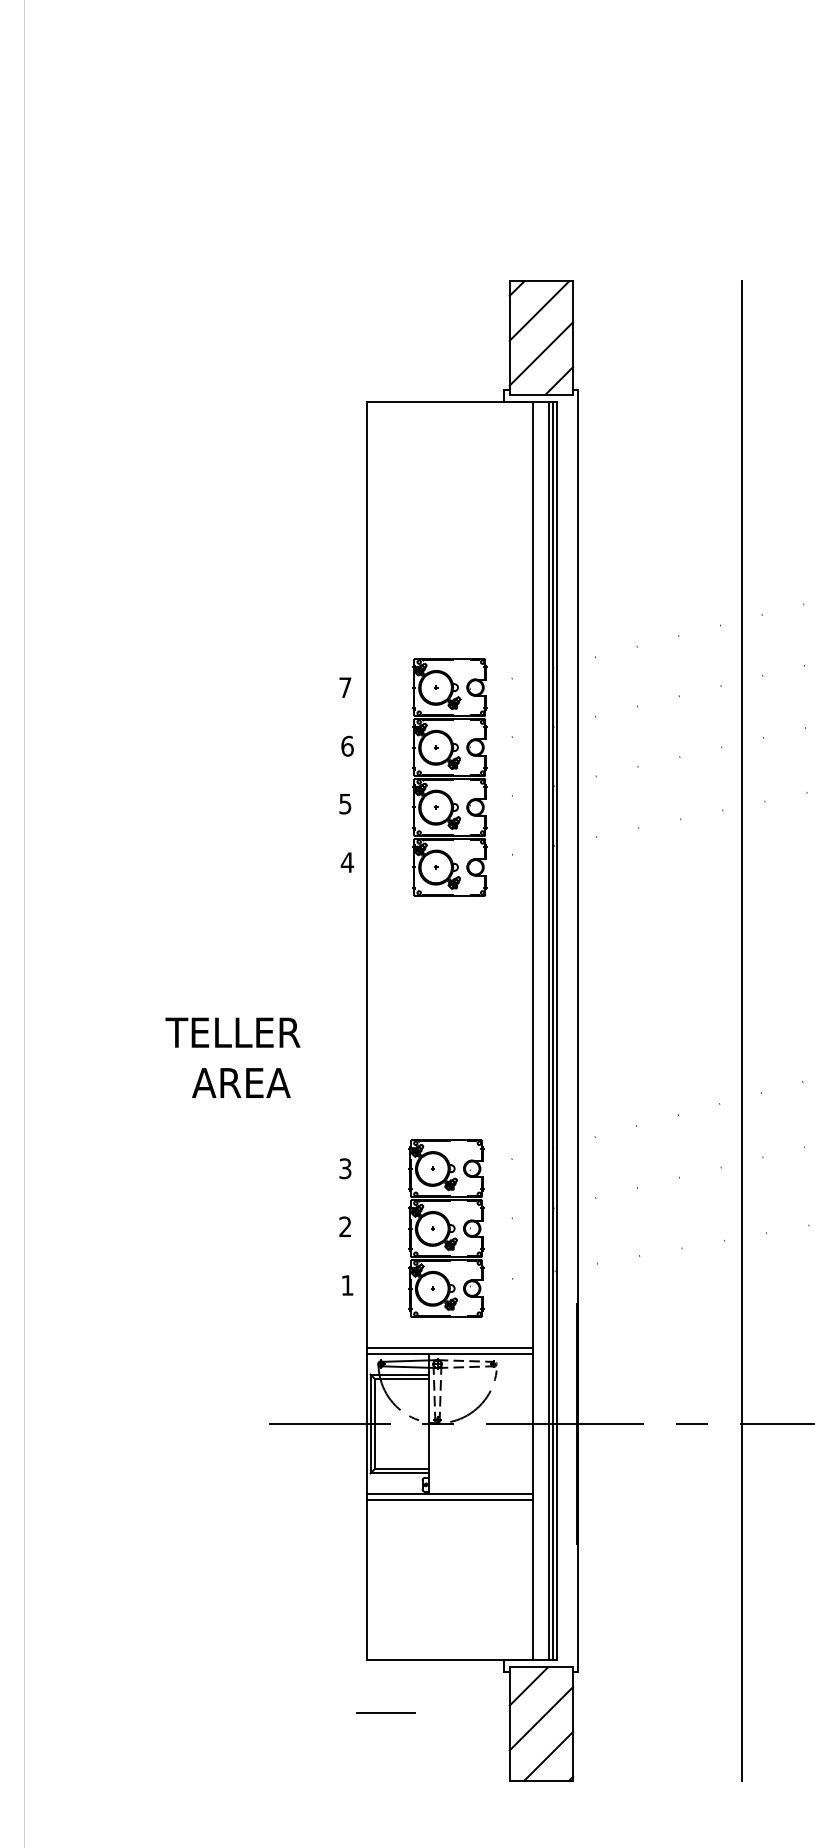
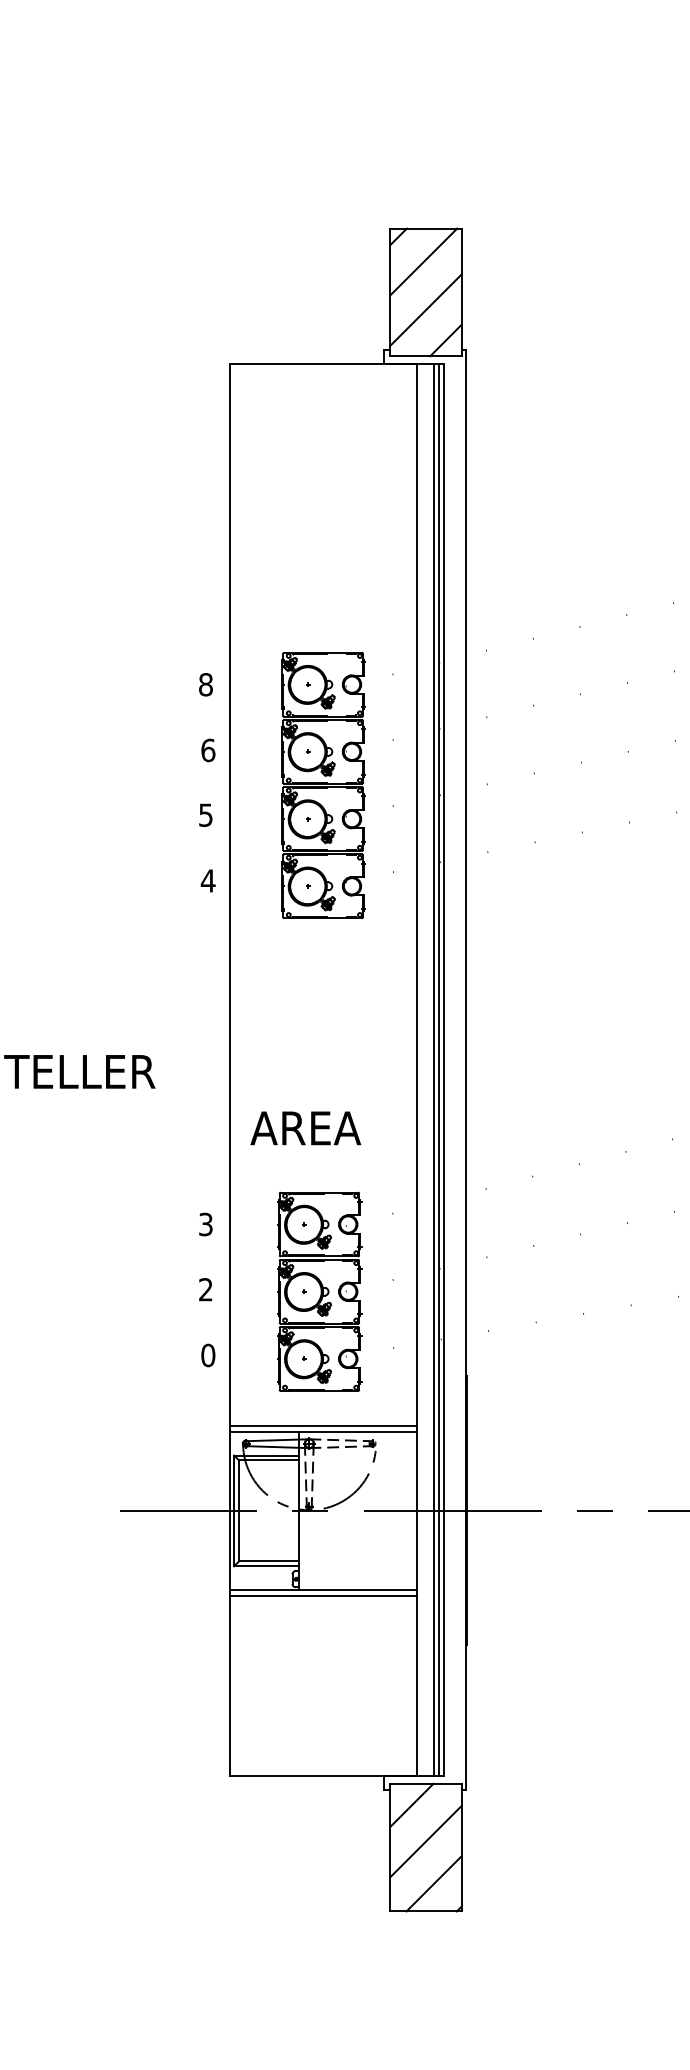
text: (345, 687) -> (206, 684), 7 -> 8
line: (742, 1030) -> (651, 1069), removed
text: (241, 1082) -> (305, 1127), moved
text: (347, 1285) -> (208, 1355), 1 -> 0
line: (385, 1713) -> (250, 1835), removed

